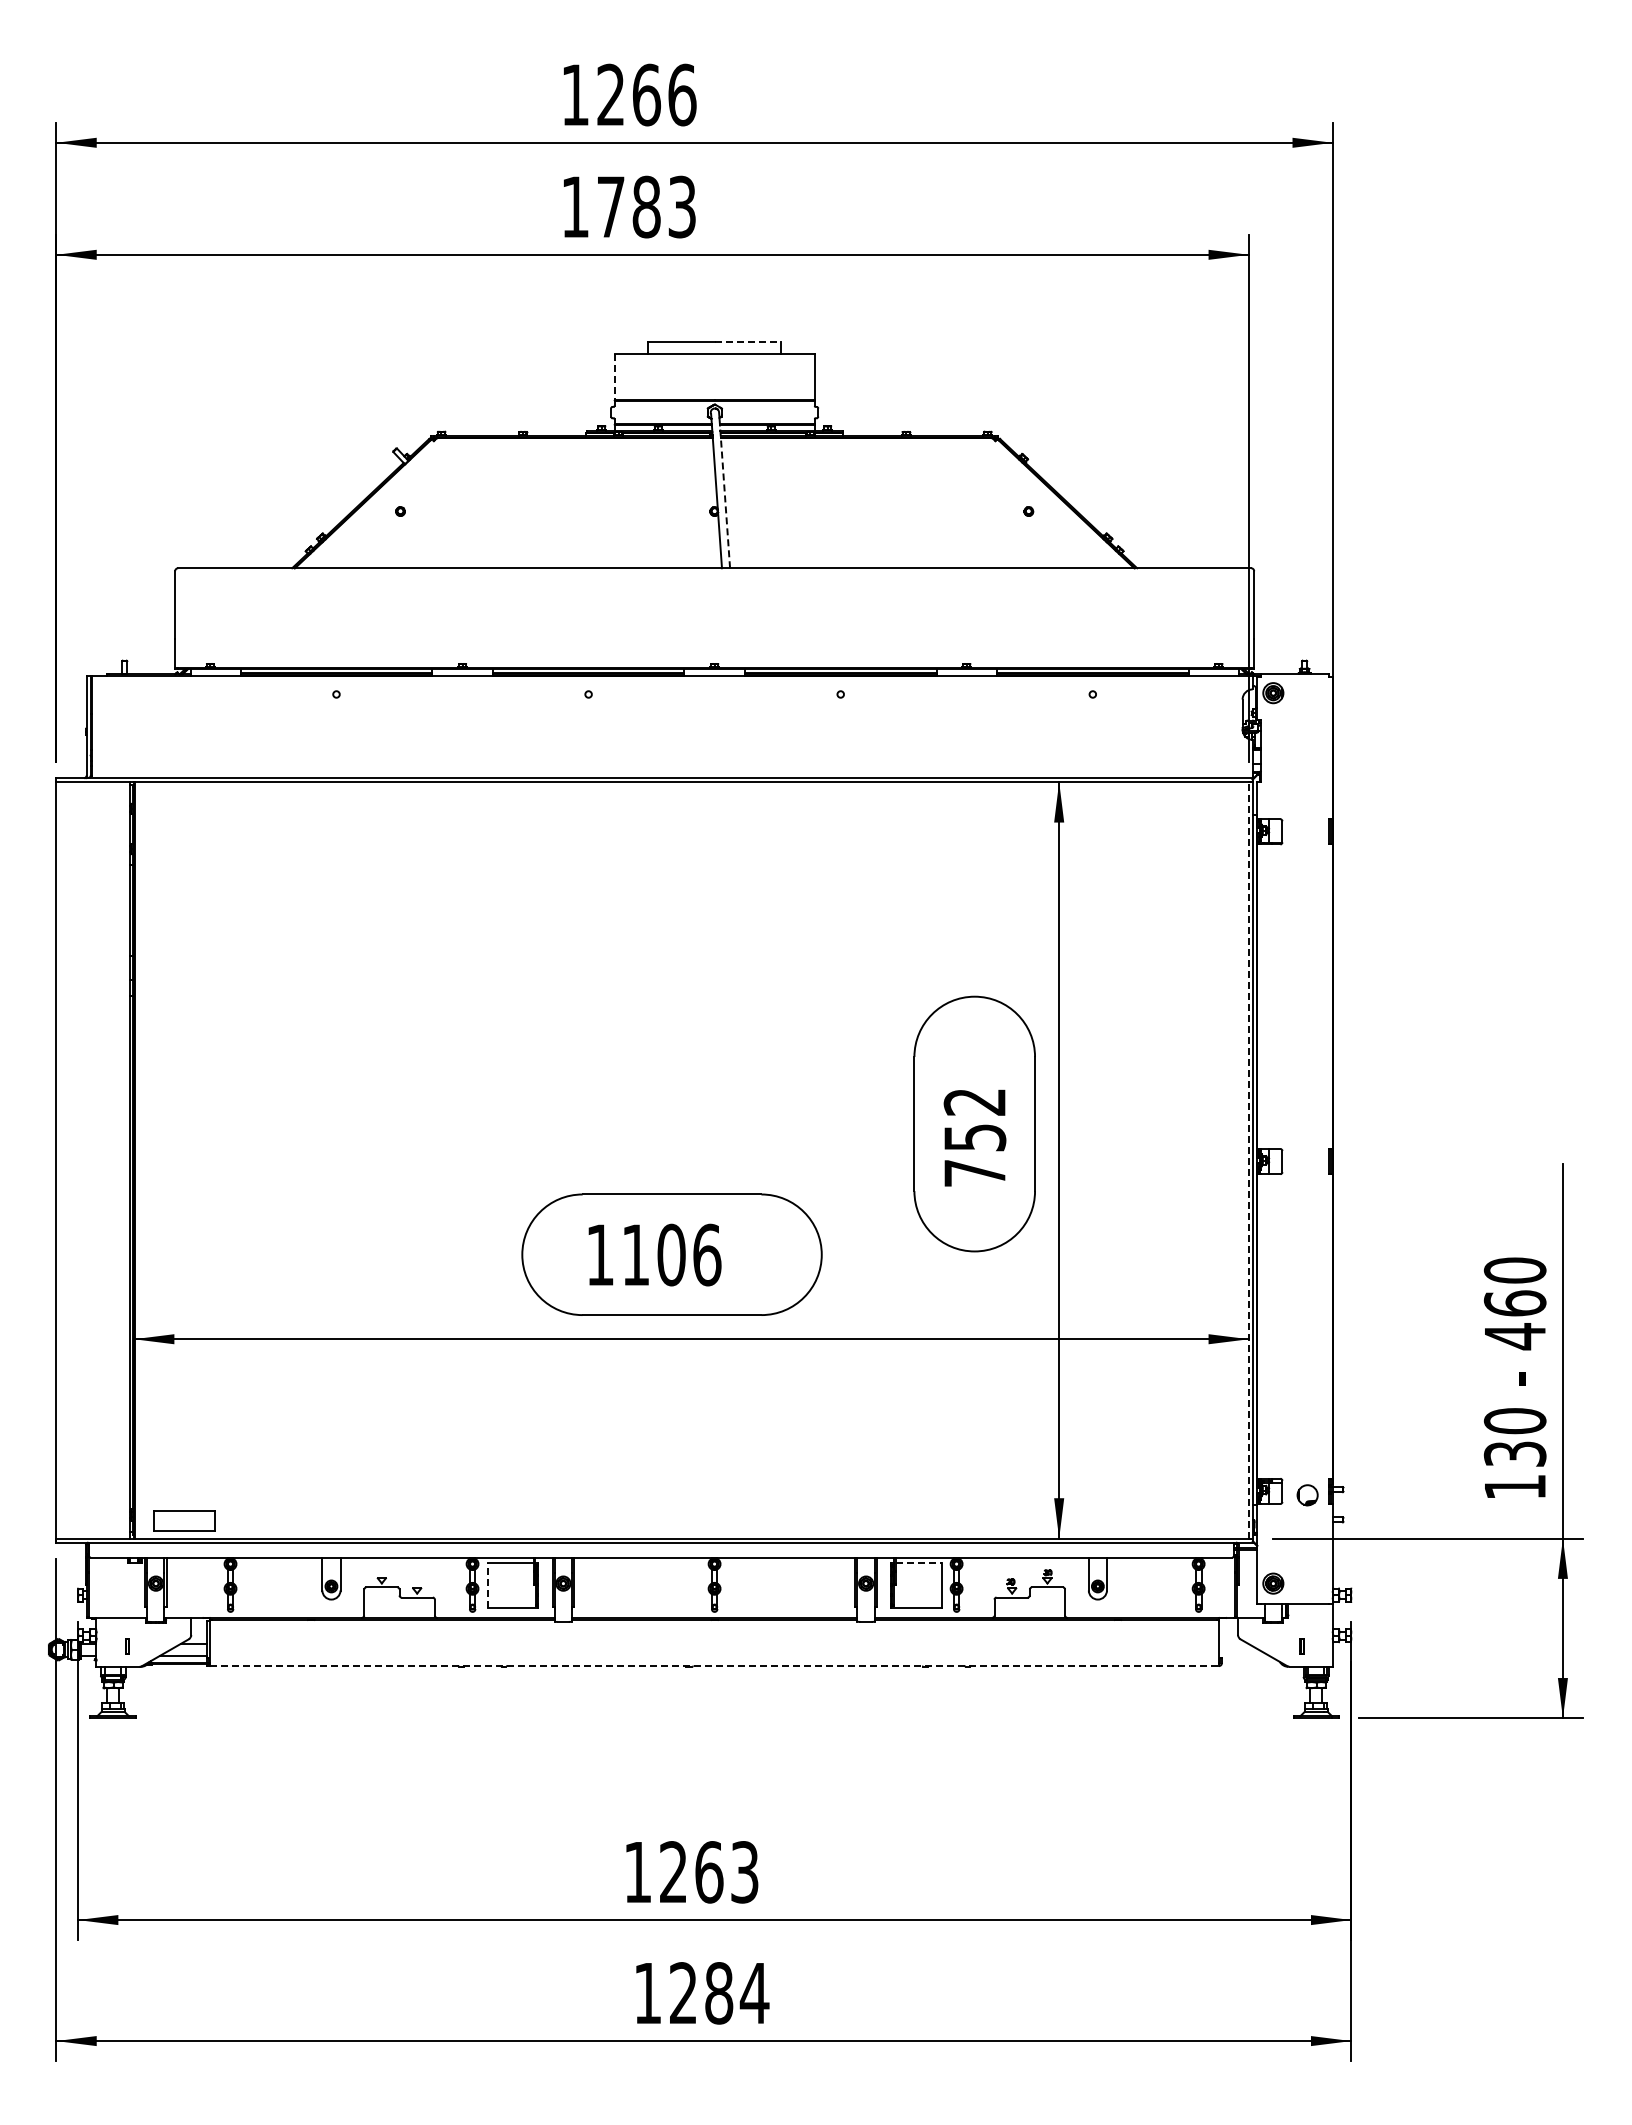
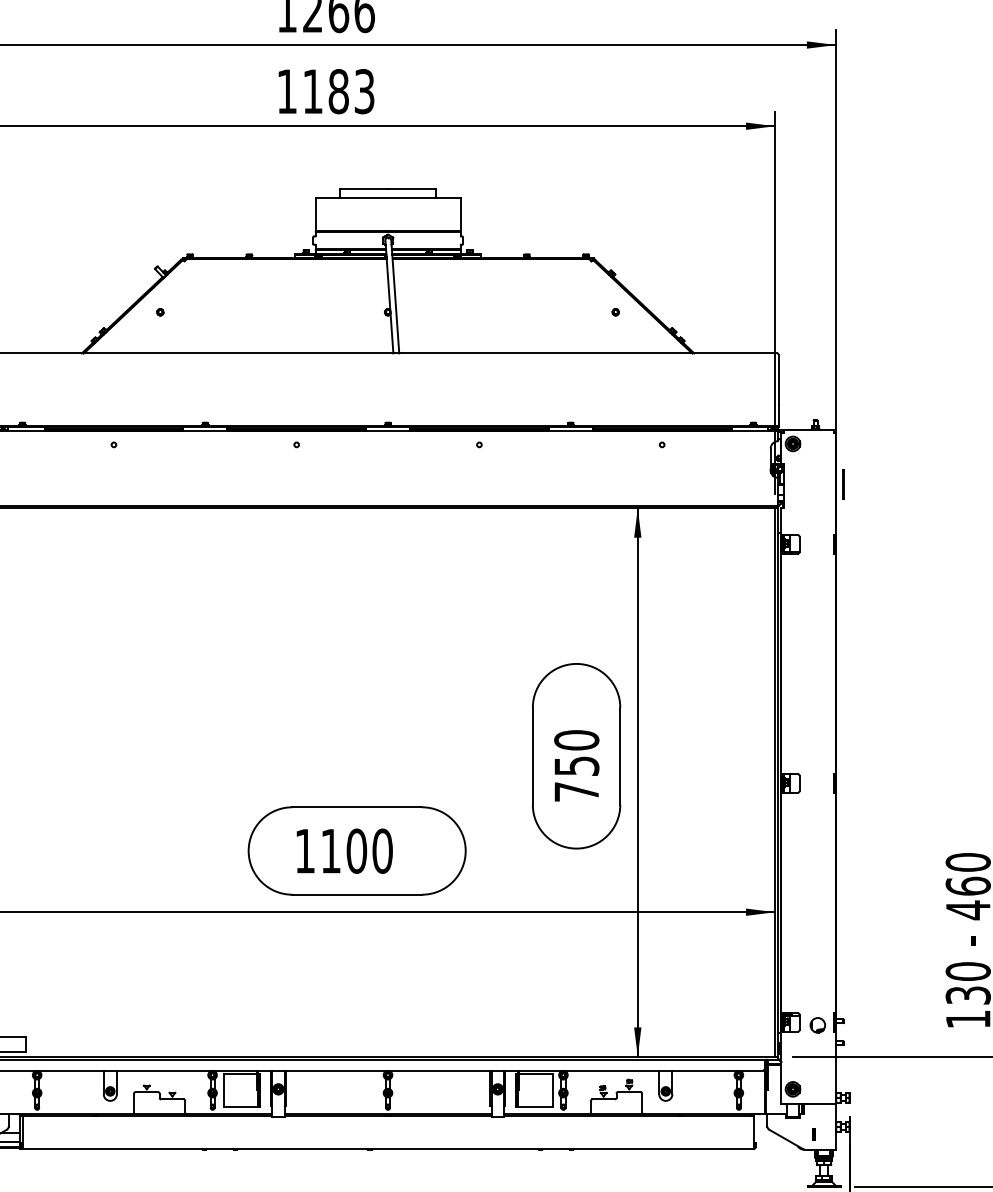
text: (611, 206) -> (313, 91), 1783 -> 1183
line: (748, 342) -> (412, 189), dashed -> solid
line: (614, 376) -> (315, 214), dashed -> solid
line: (725, 496) -> (395, 301), dashed -> solid
line: (1342, 749) -> (843, 484), added
text: (974, 1102) -> (576, 740), 752 -> 750
line: (1248, 1159) -> (774, 781), dashed -> solid
text: (707, 1254) -> (382, 850), 1106 -> 1100
line: (918, 1562) -> (535, 1074), dashed -> solid
line: (487, 1584) -> (223, 1089), dashed -> solid
line: (715, 1666) -> (388, 1149), dashed -> solid

